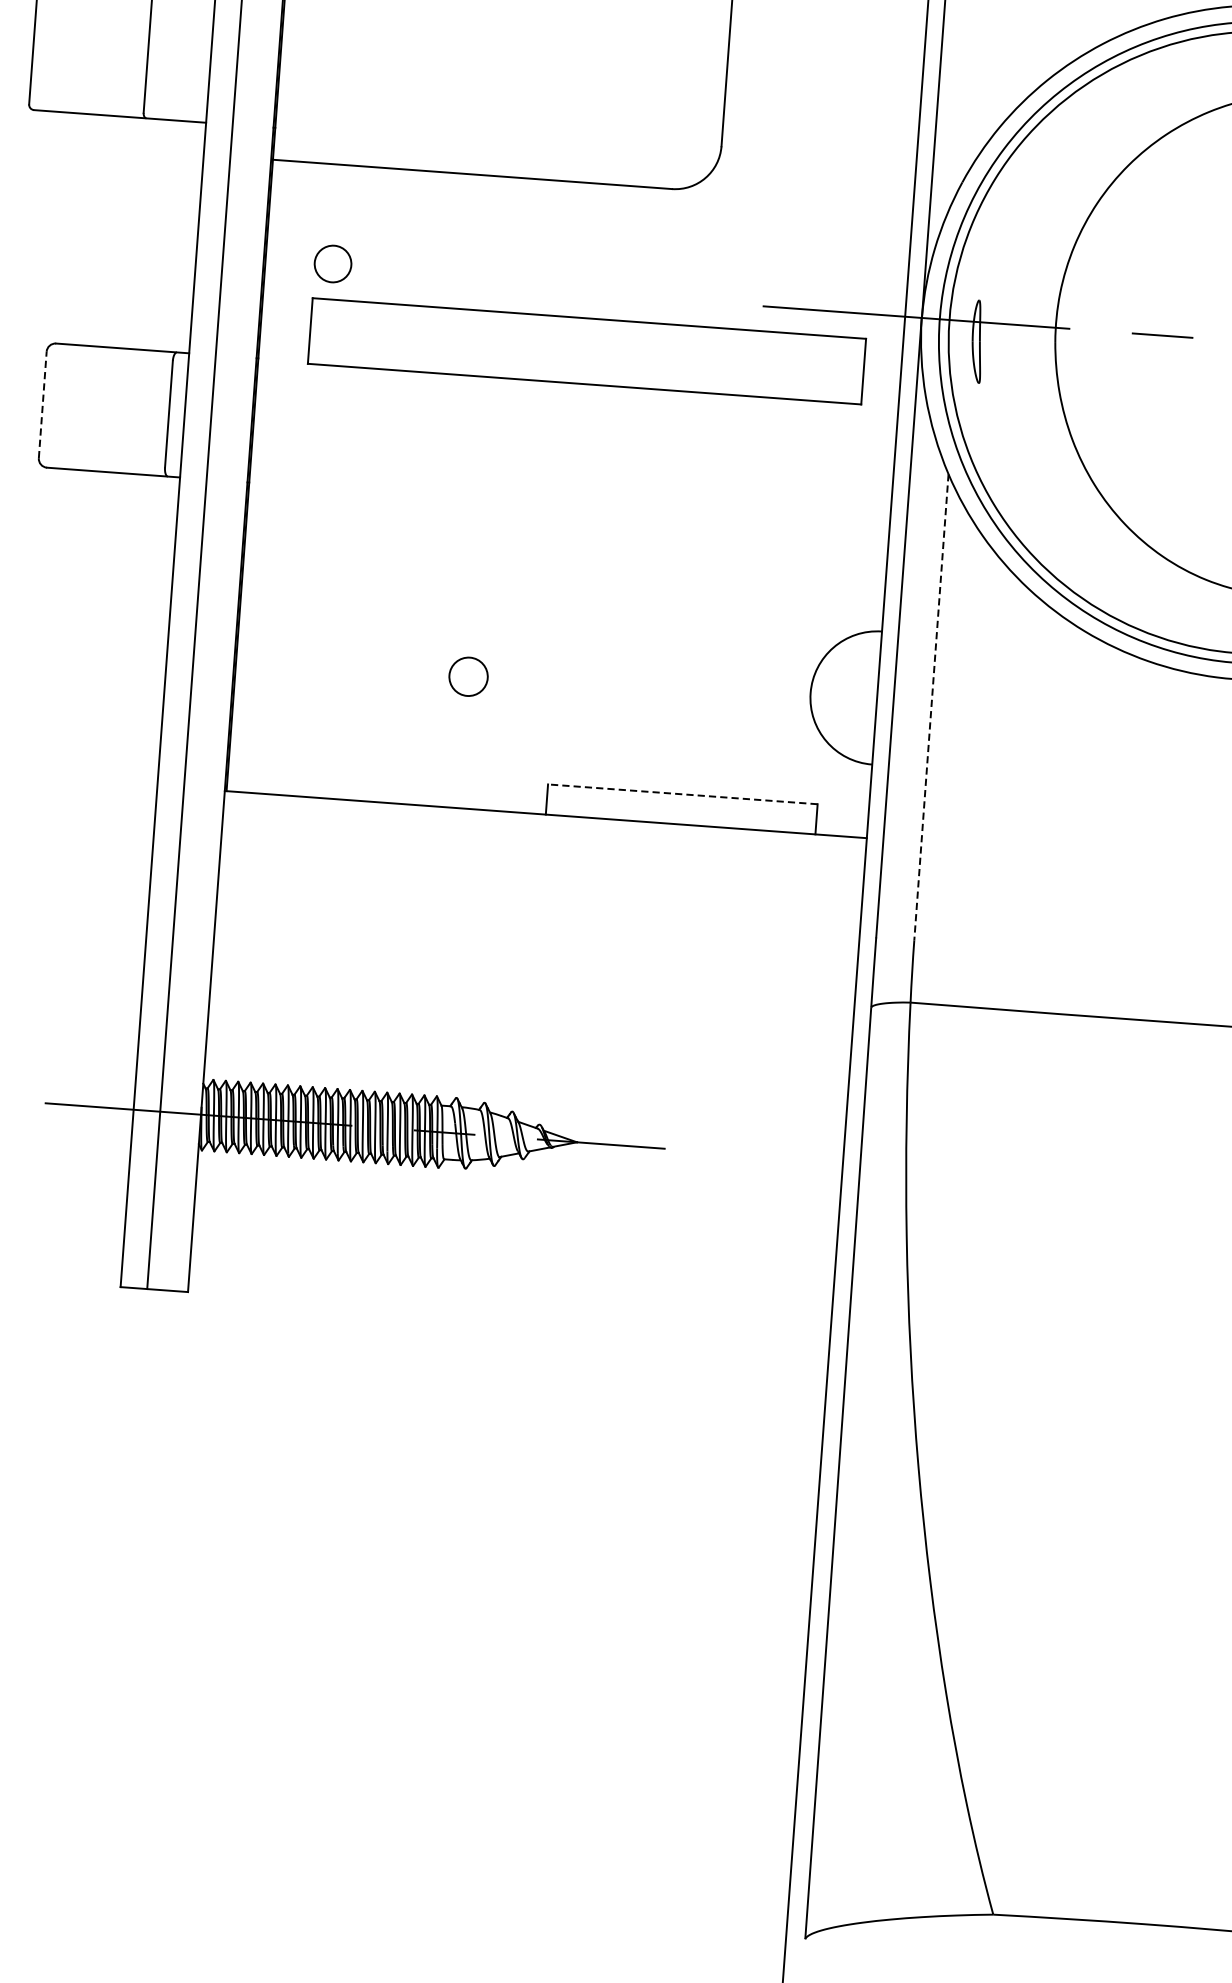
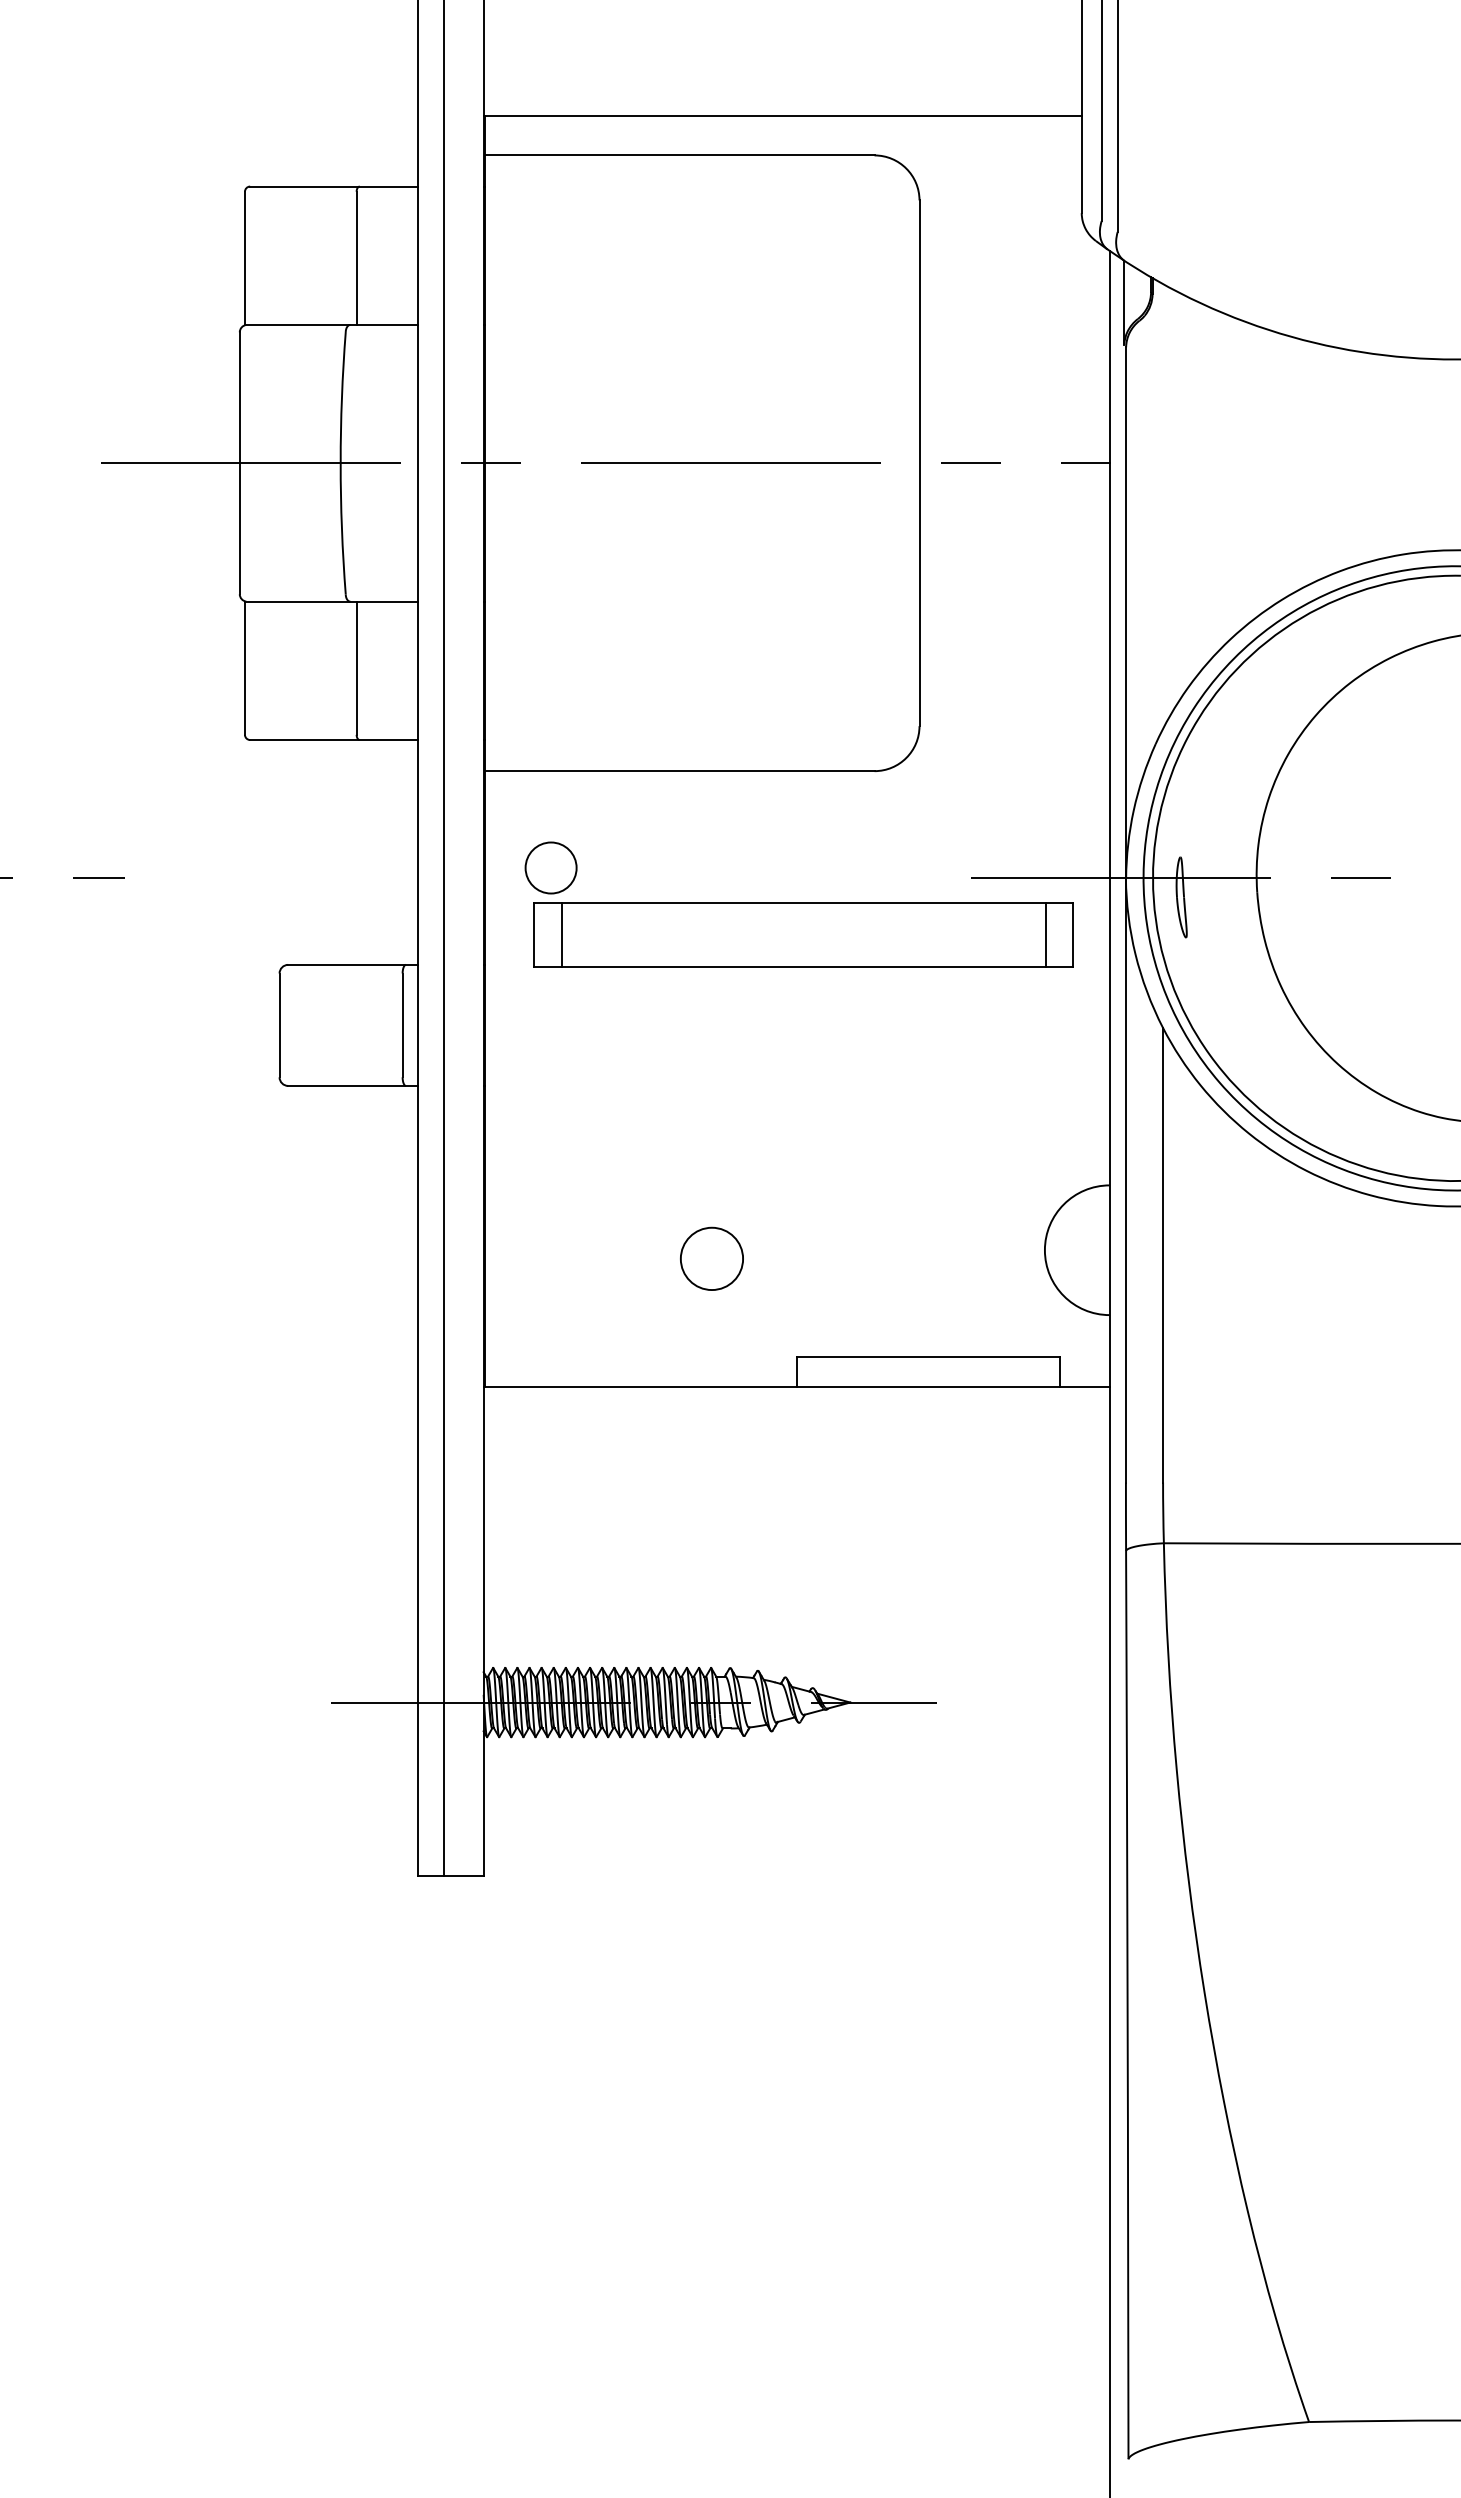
circle: (332, 263) -> (550, 867), size x1.43
line: (338, 332) -> (561, 934), added
line: (835, 369) -> (1045, 934), added
line: (42, 405) -> (279, 1025), dashed -> solid
circle: (468, 676) -> (711, 1258), size x1.67
line: (931, 707) -> (1163, 1255), dashed -> solid
line: (682, 794) -> (927, 1357), dashed -> solid

